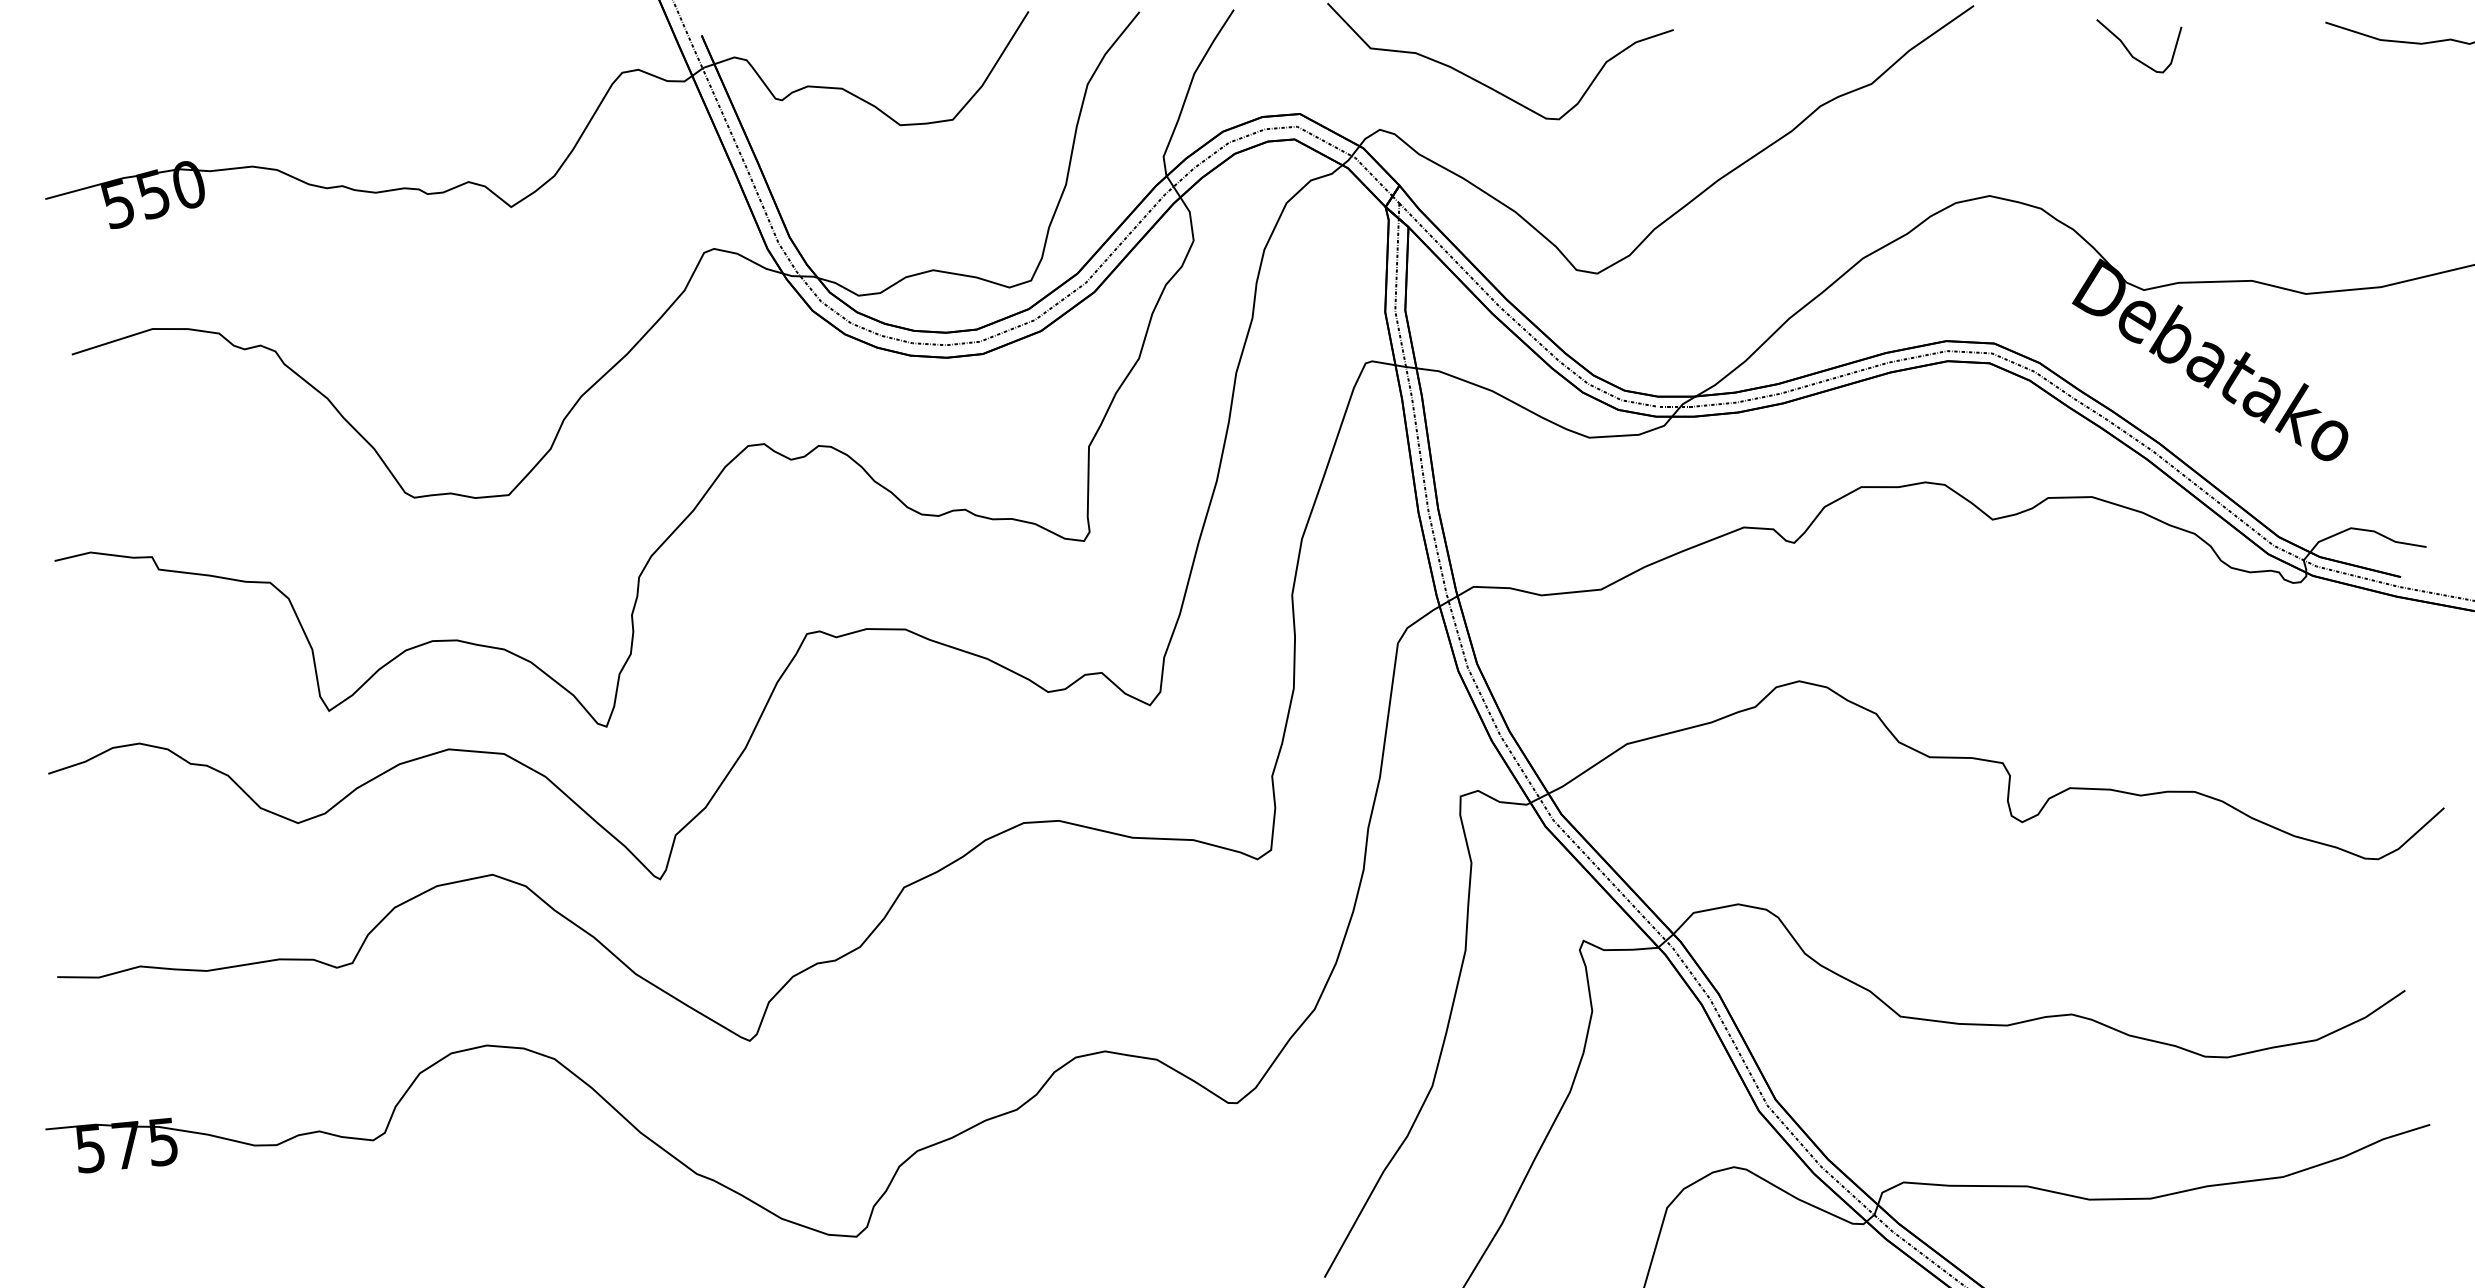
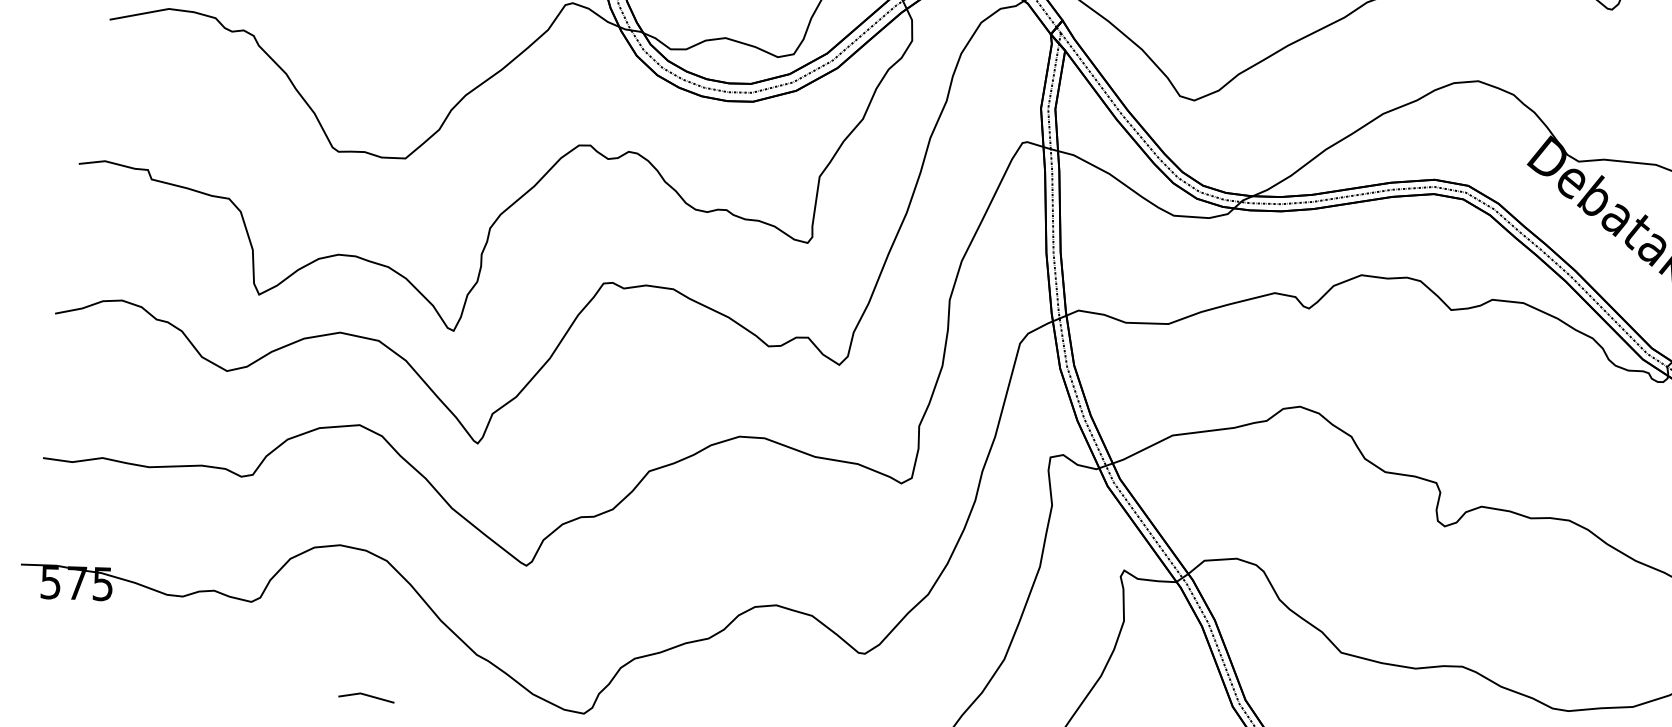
line: (550, 1250) -> (366, 695), added

